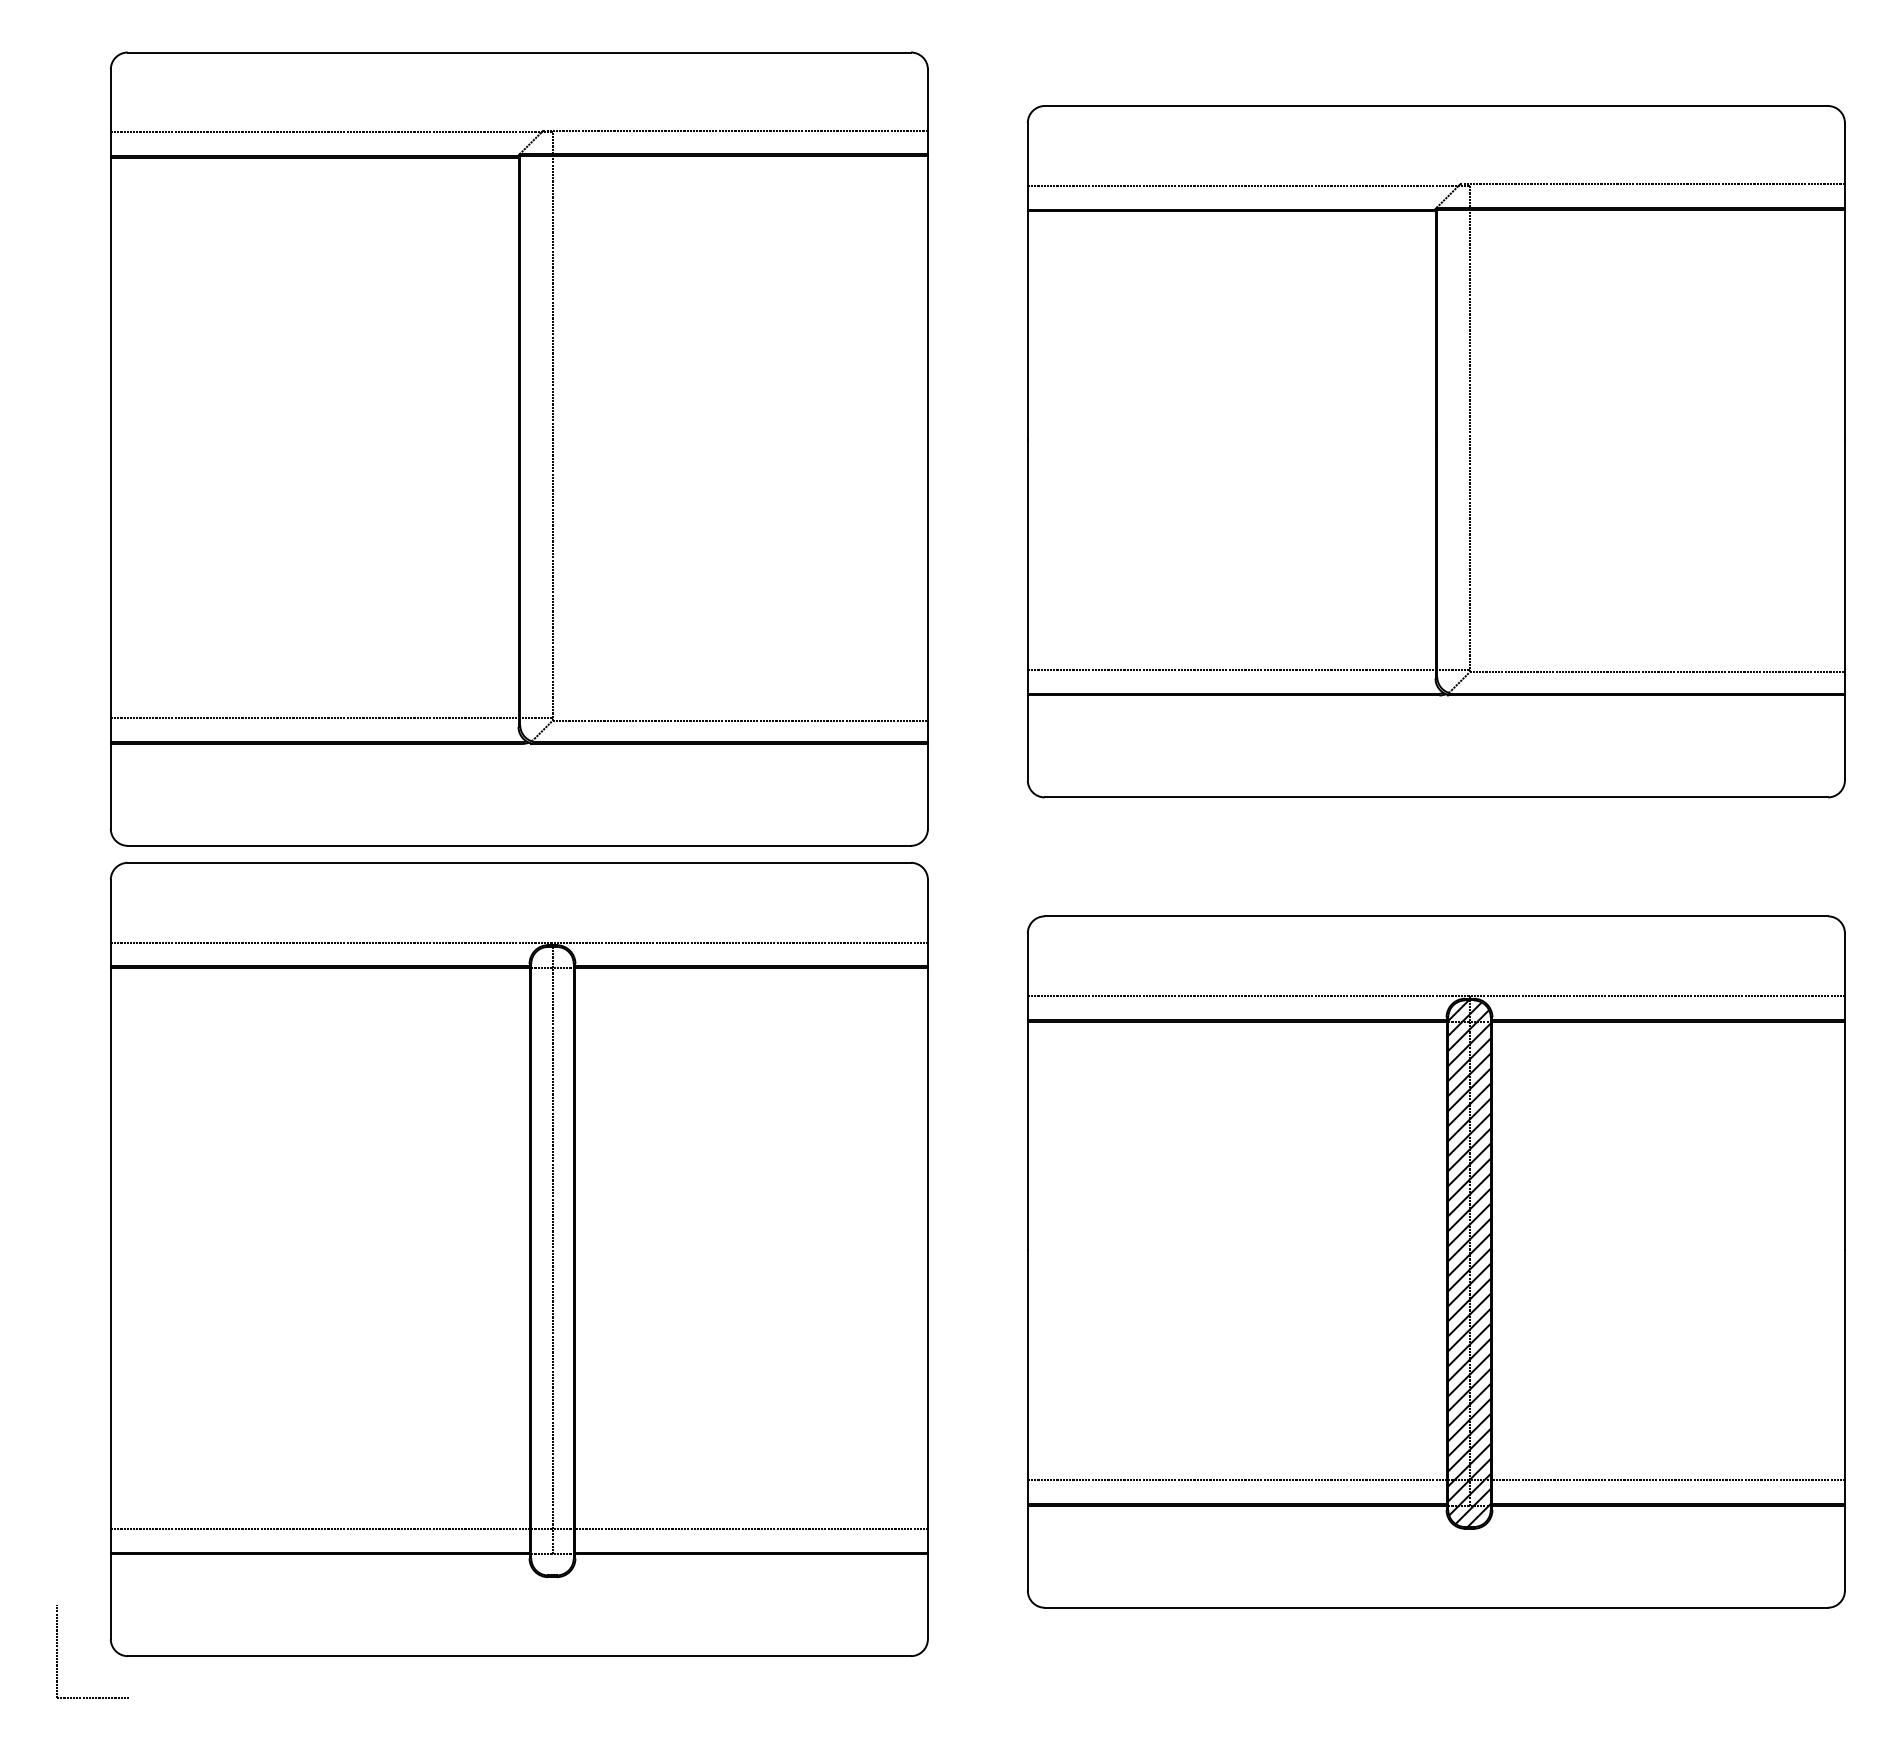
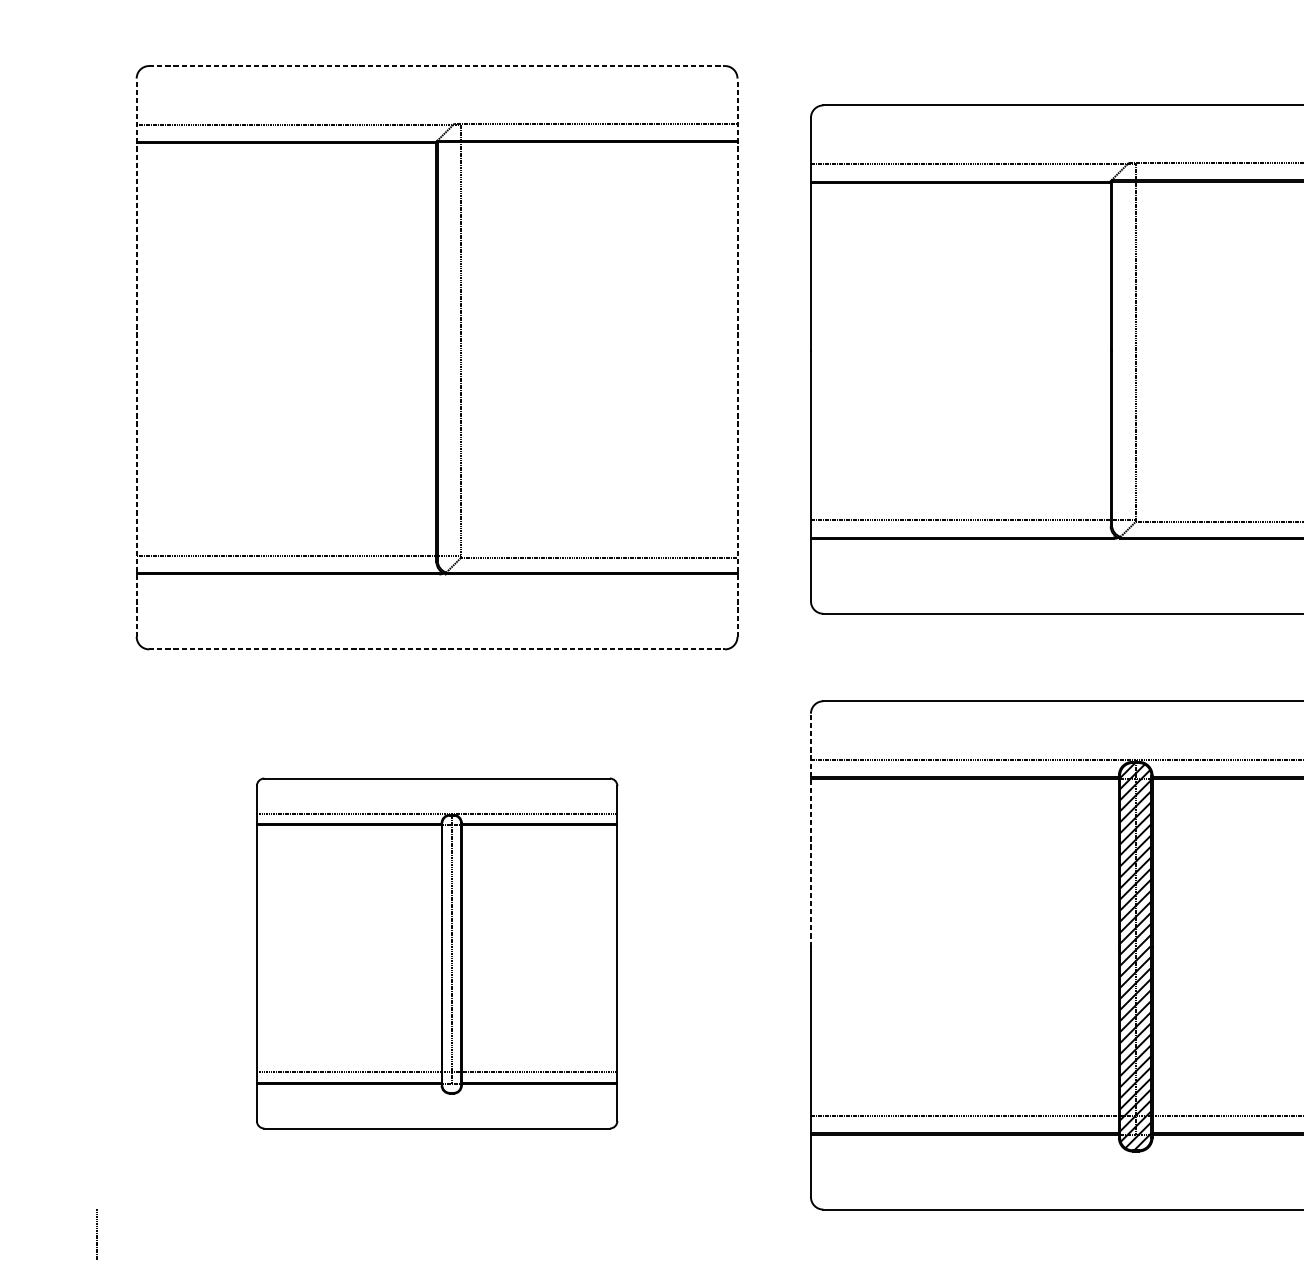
line: (519, 52) -> (437, 66), solid -> dashed
line: (110, 449) -> (136, 357), solid -> dashed
line: (927, 449) -> (737, 357), solid -> dashed
line: (519, 845) -> (437, 649), solid -> dashed
line: (1027, 1091) -> (810, 830), solid -> dashed
part: (519, 1259) -> (437, 953), size x0.6

